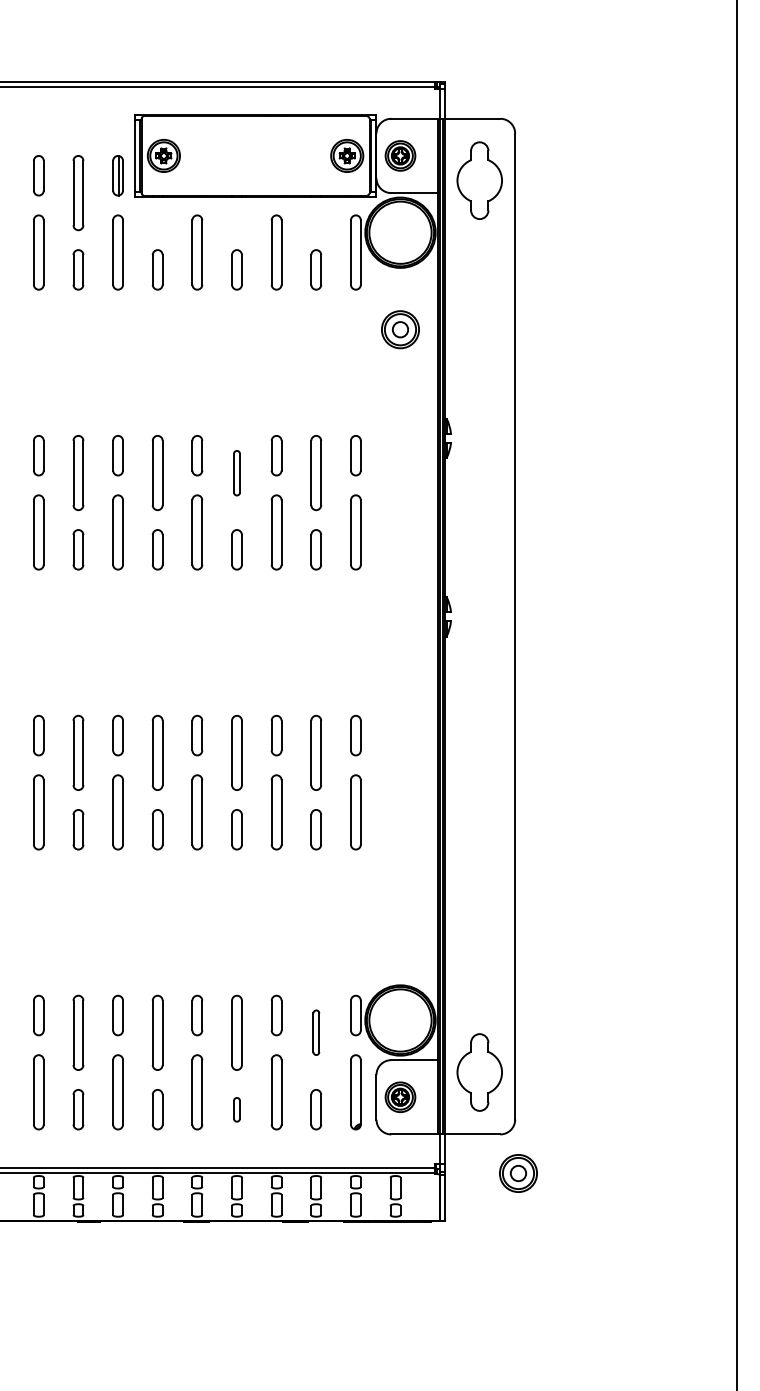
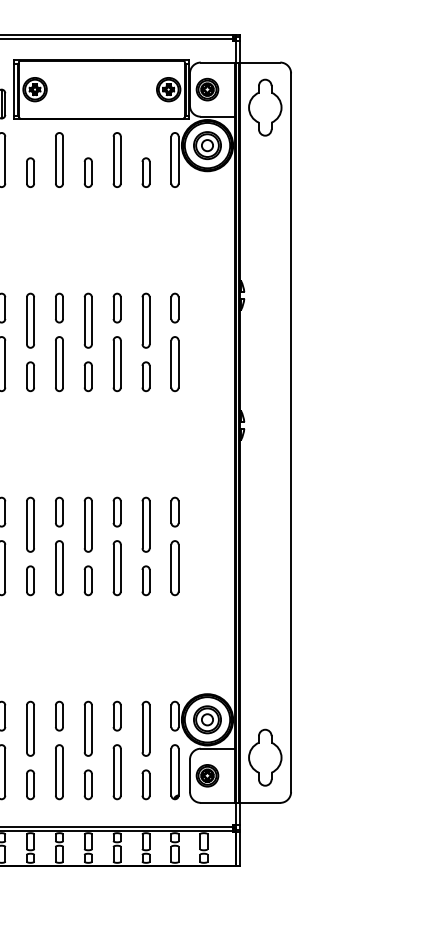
part: (400, 329) -> (207, 145), moved
part: (236, 473) -> (87, 321), size x1.67
part: (316, 1032) -> (146, 728), size x1.67
part: (236, 1109) -> (87, 784), size x1.67
part: (518, 1173) -> (207, 719), moved

